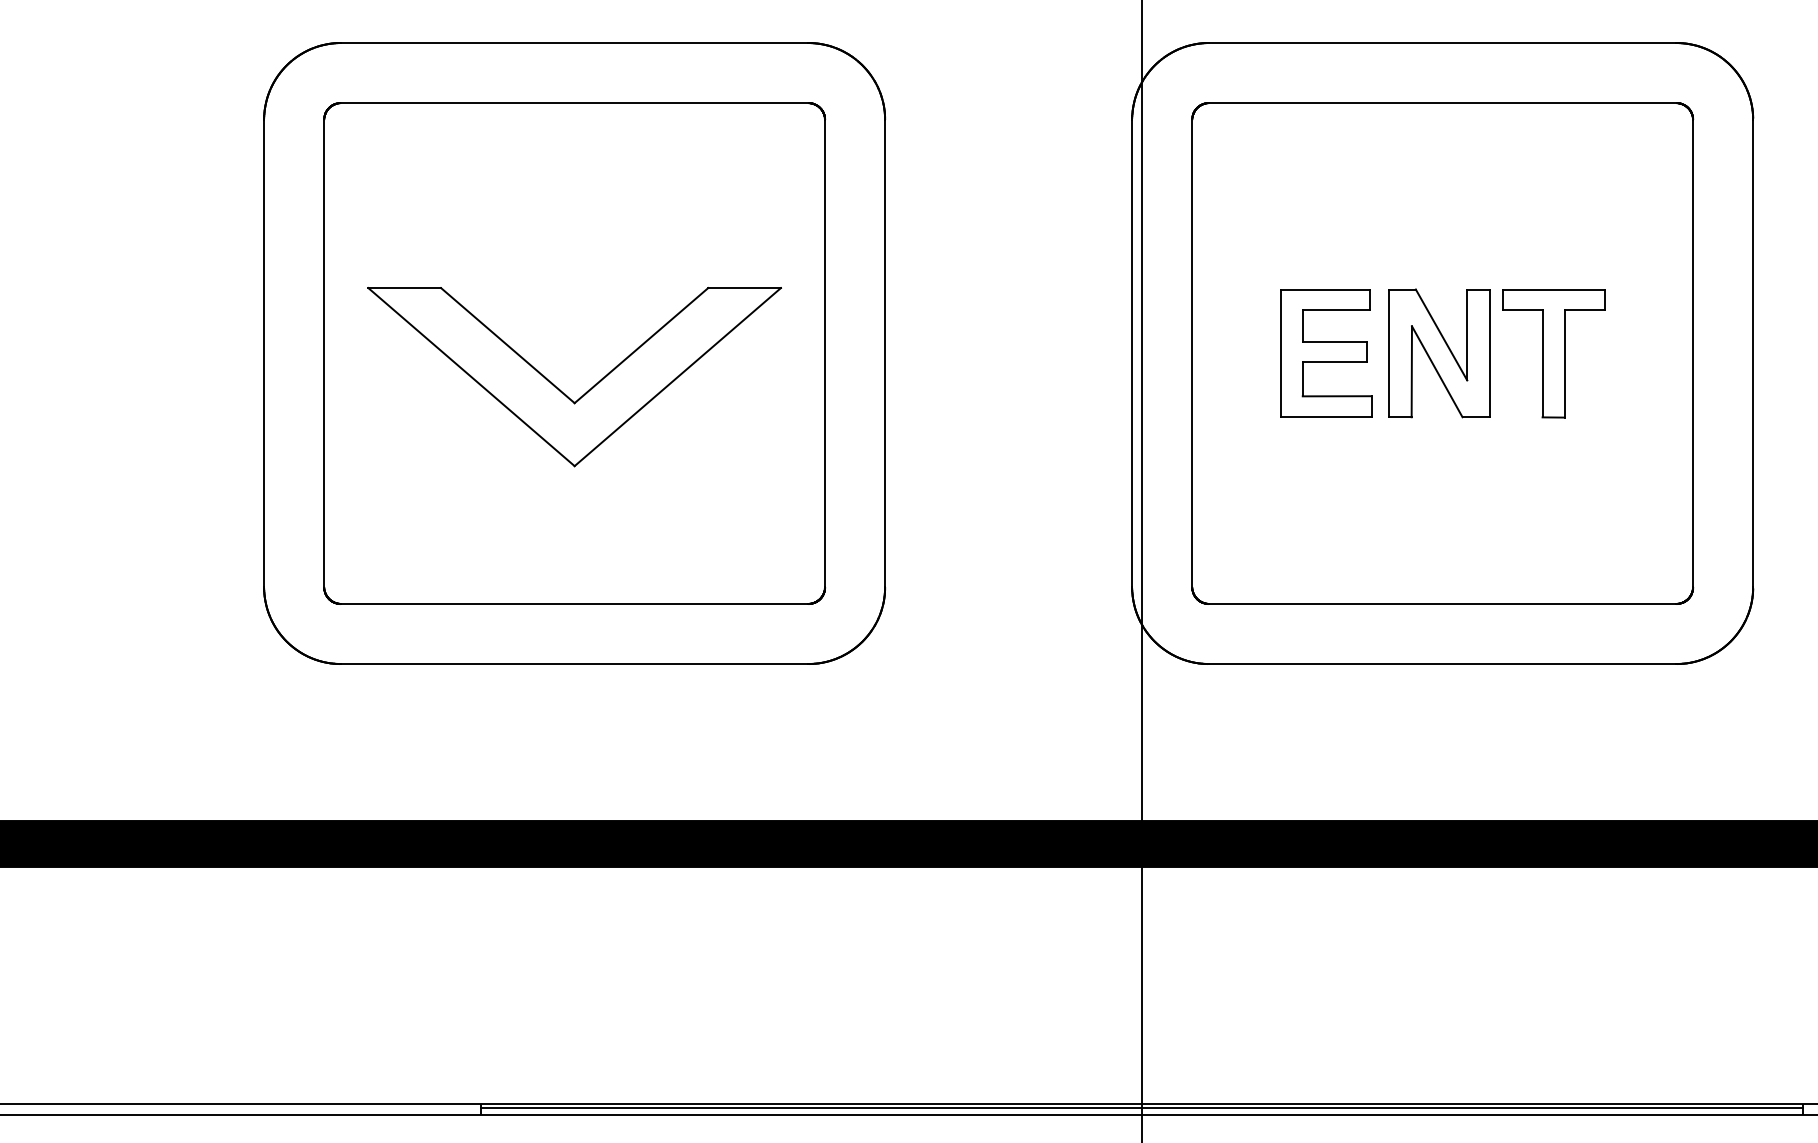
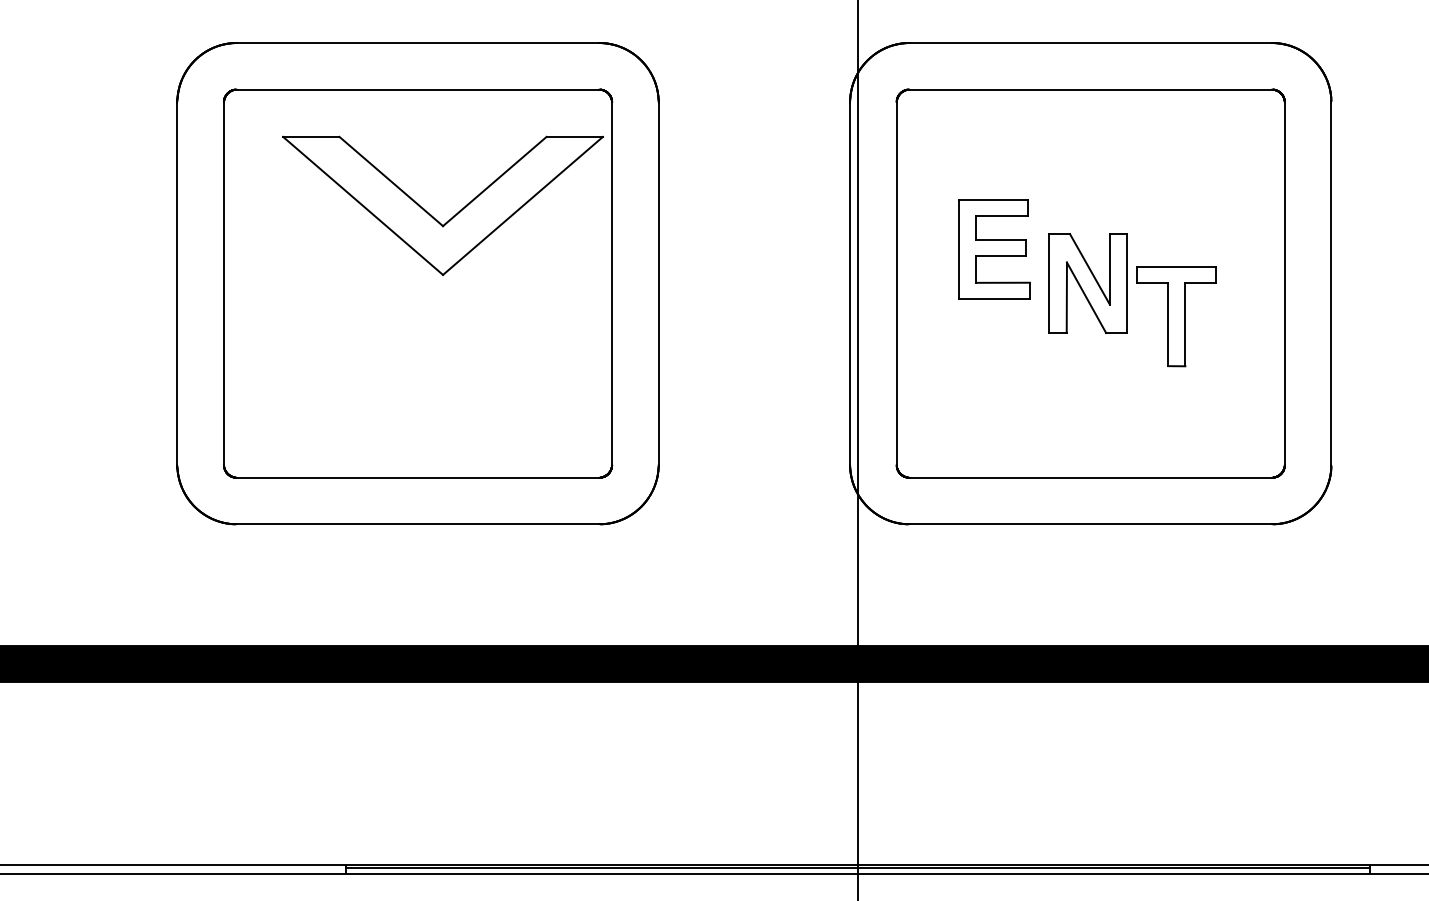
part: (1326, 353) -> (994, 249), moved
part: (1553, 353) -> (1176, 316), moved
part: (561, 389) -> (432, 215), moved

